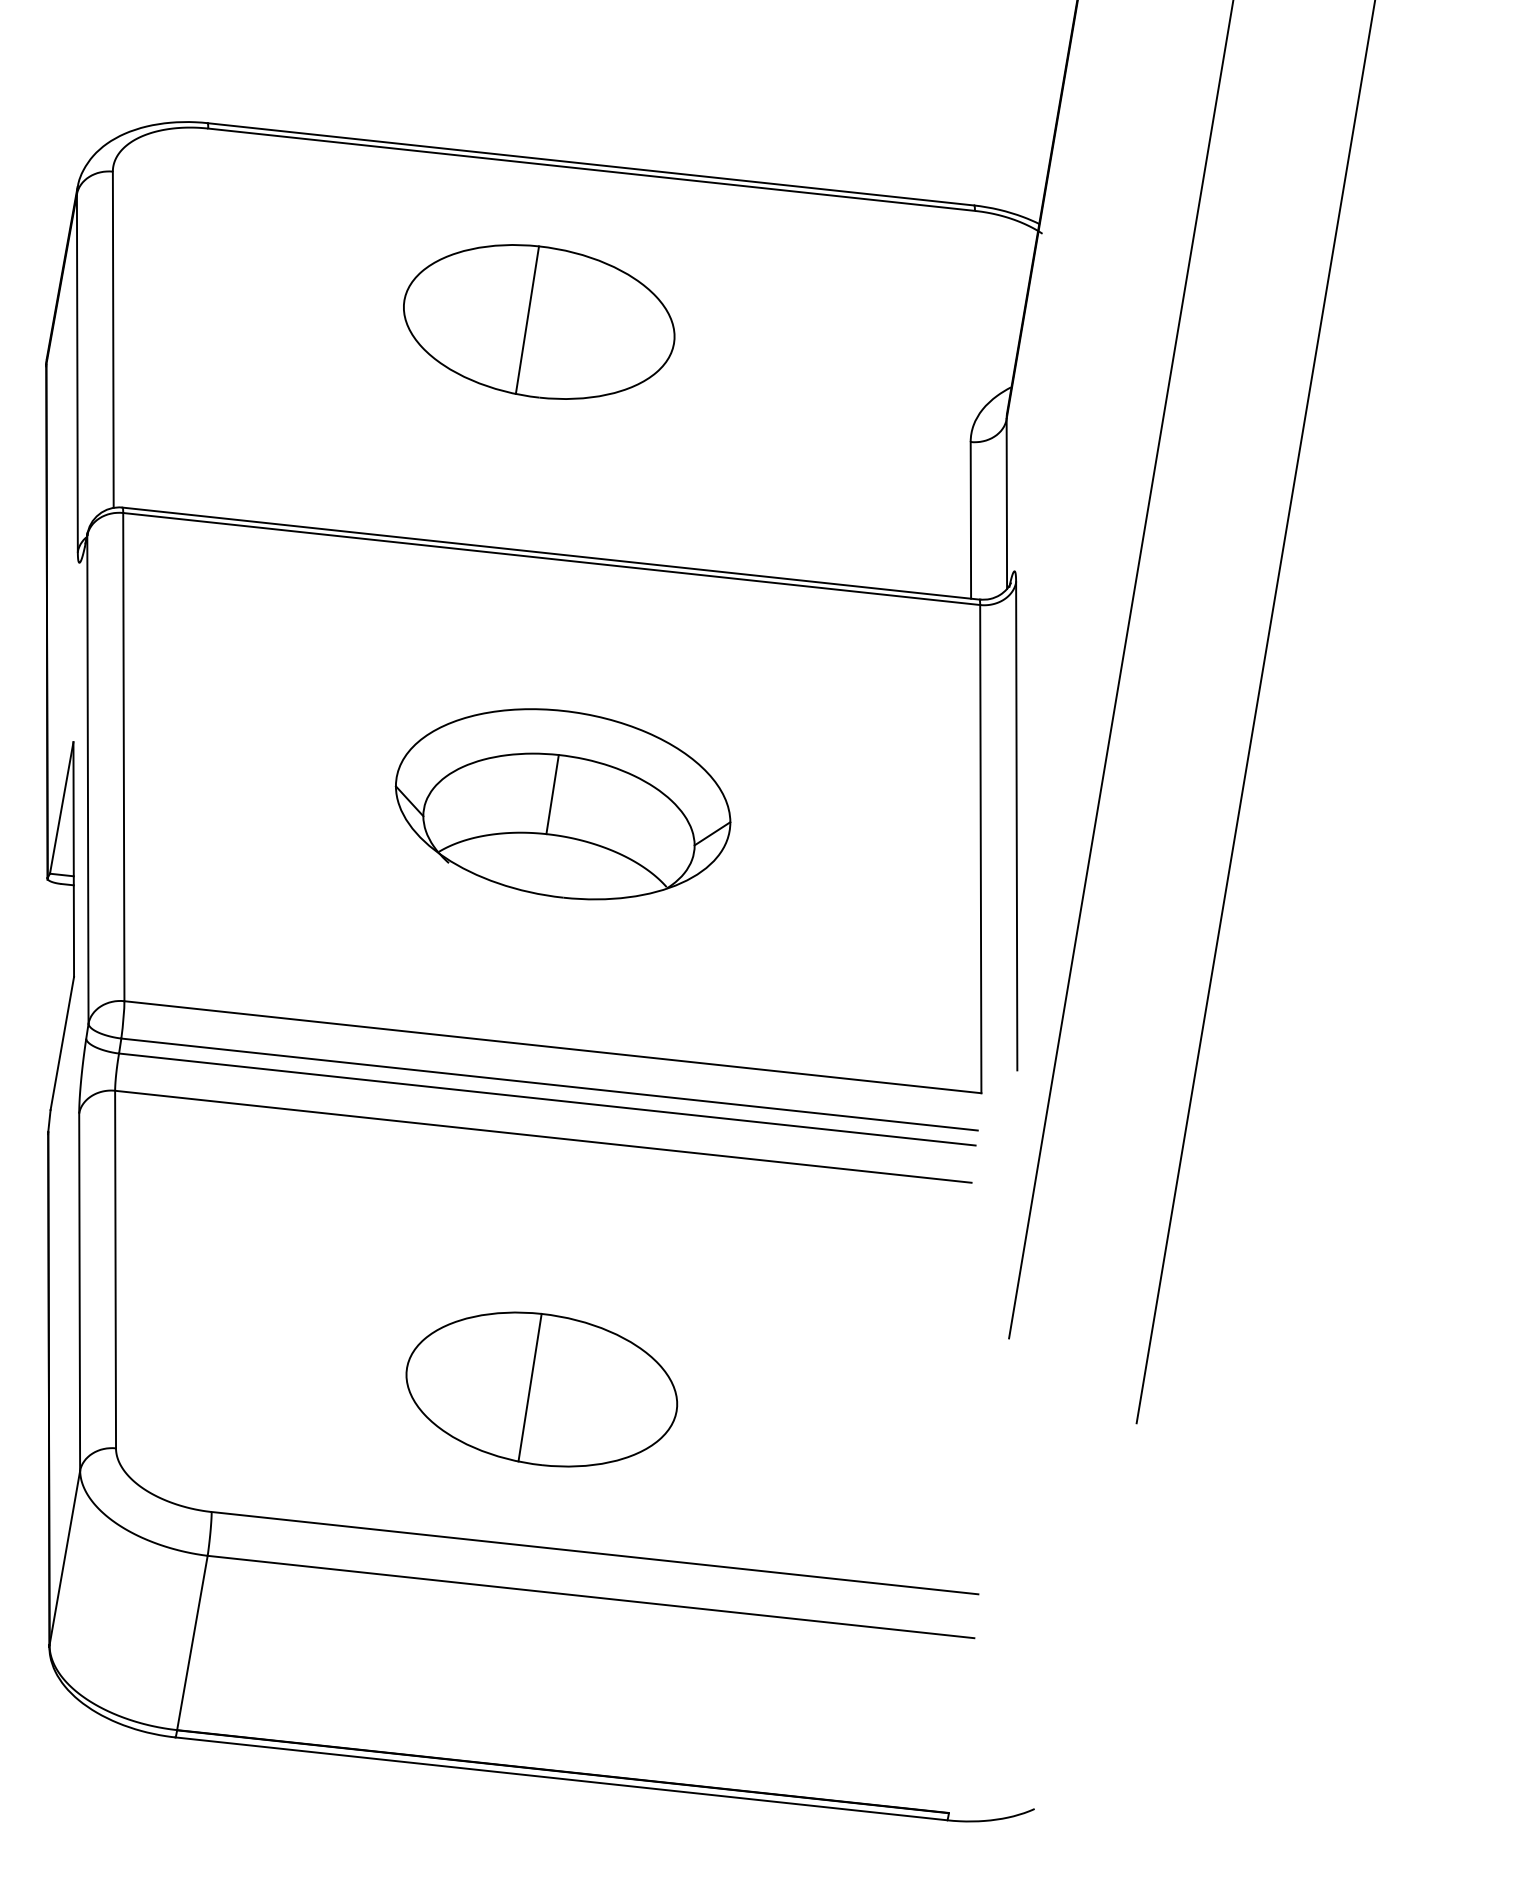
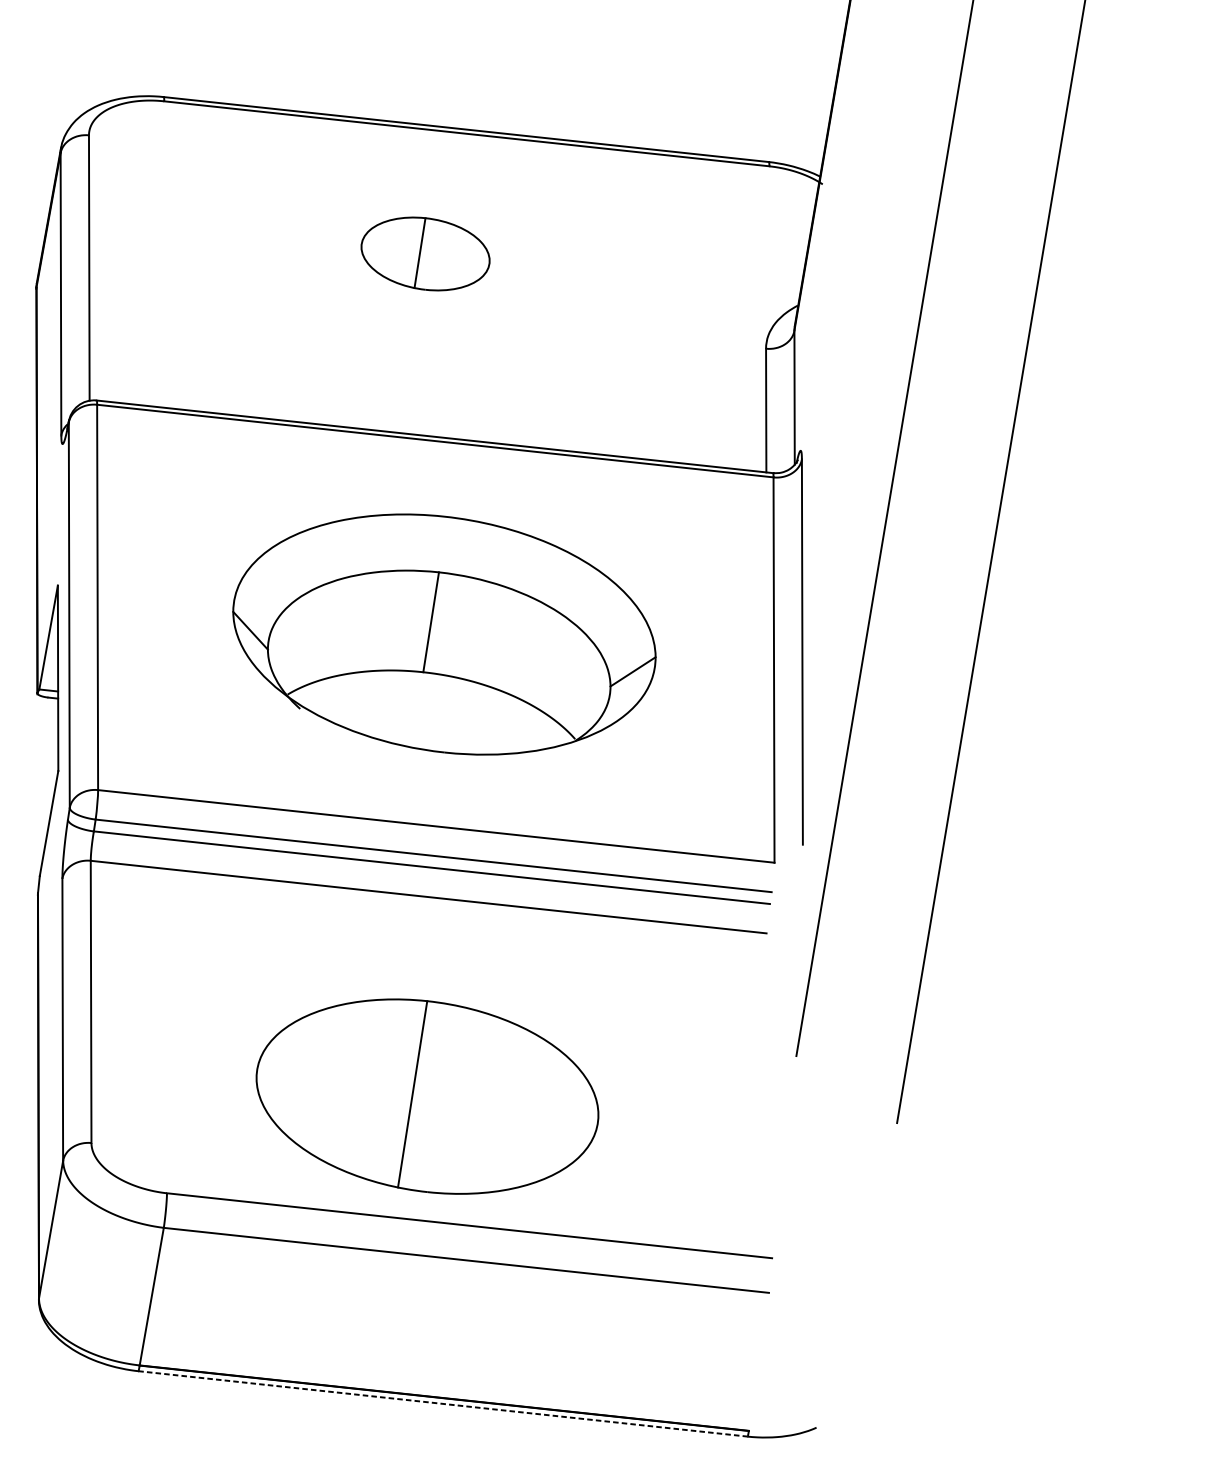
part: (539, 321) -> (425, 253), size x0.6
part: (562, 804) -> (443, 634), size x1.6
part: (541, 1389) -> (427, 1096), size x1.6
line: (561, 1778) -> (443, 1403), solid -> dashed

